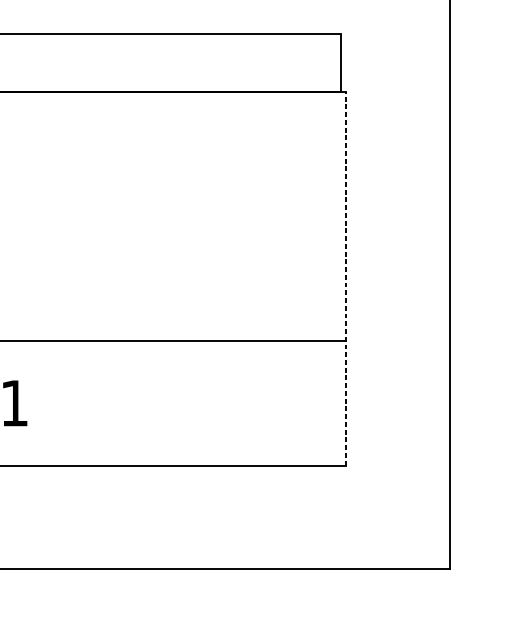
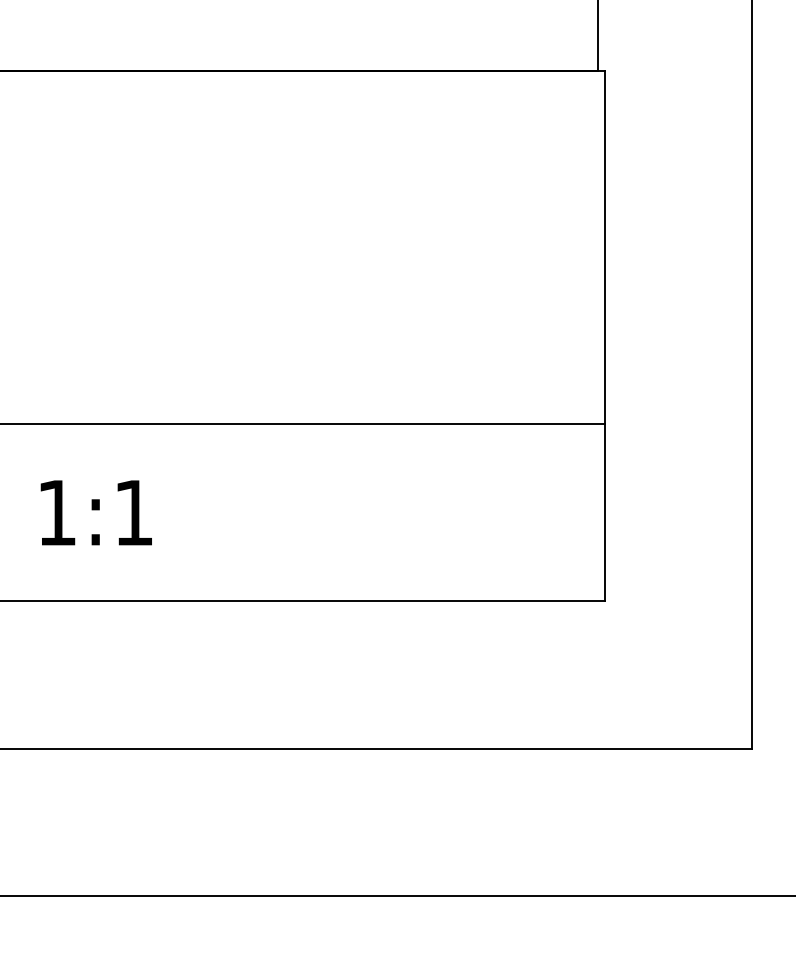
line: (345, 278) -> (604, 335), dashed -> solid

